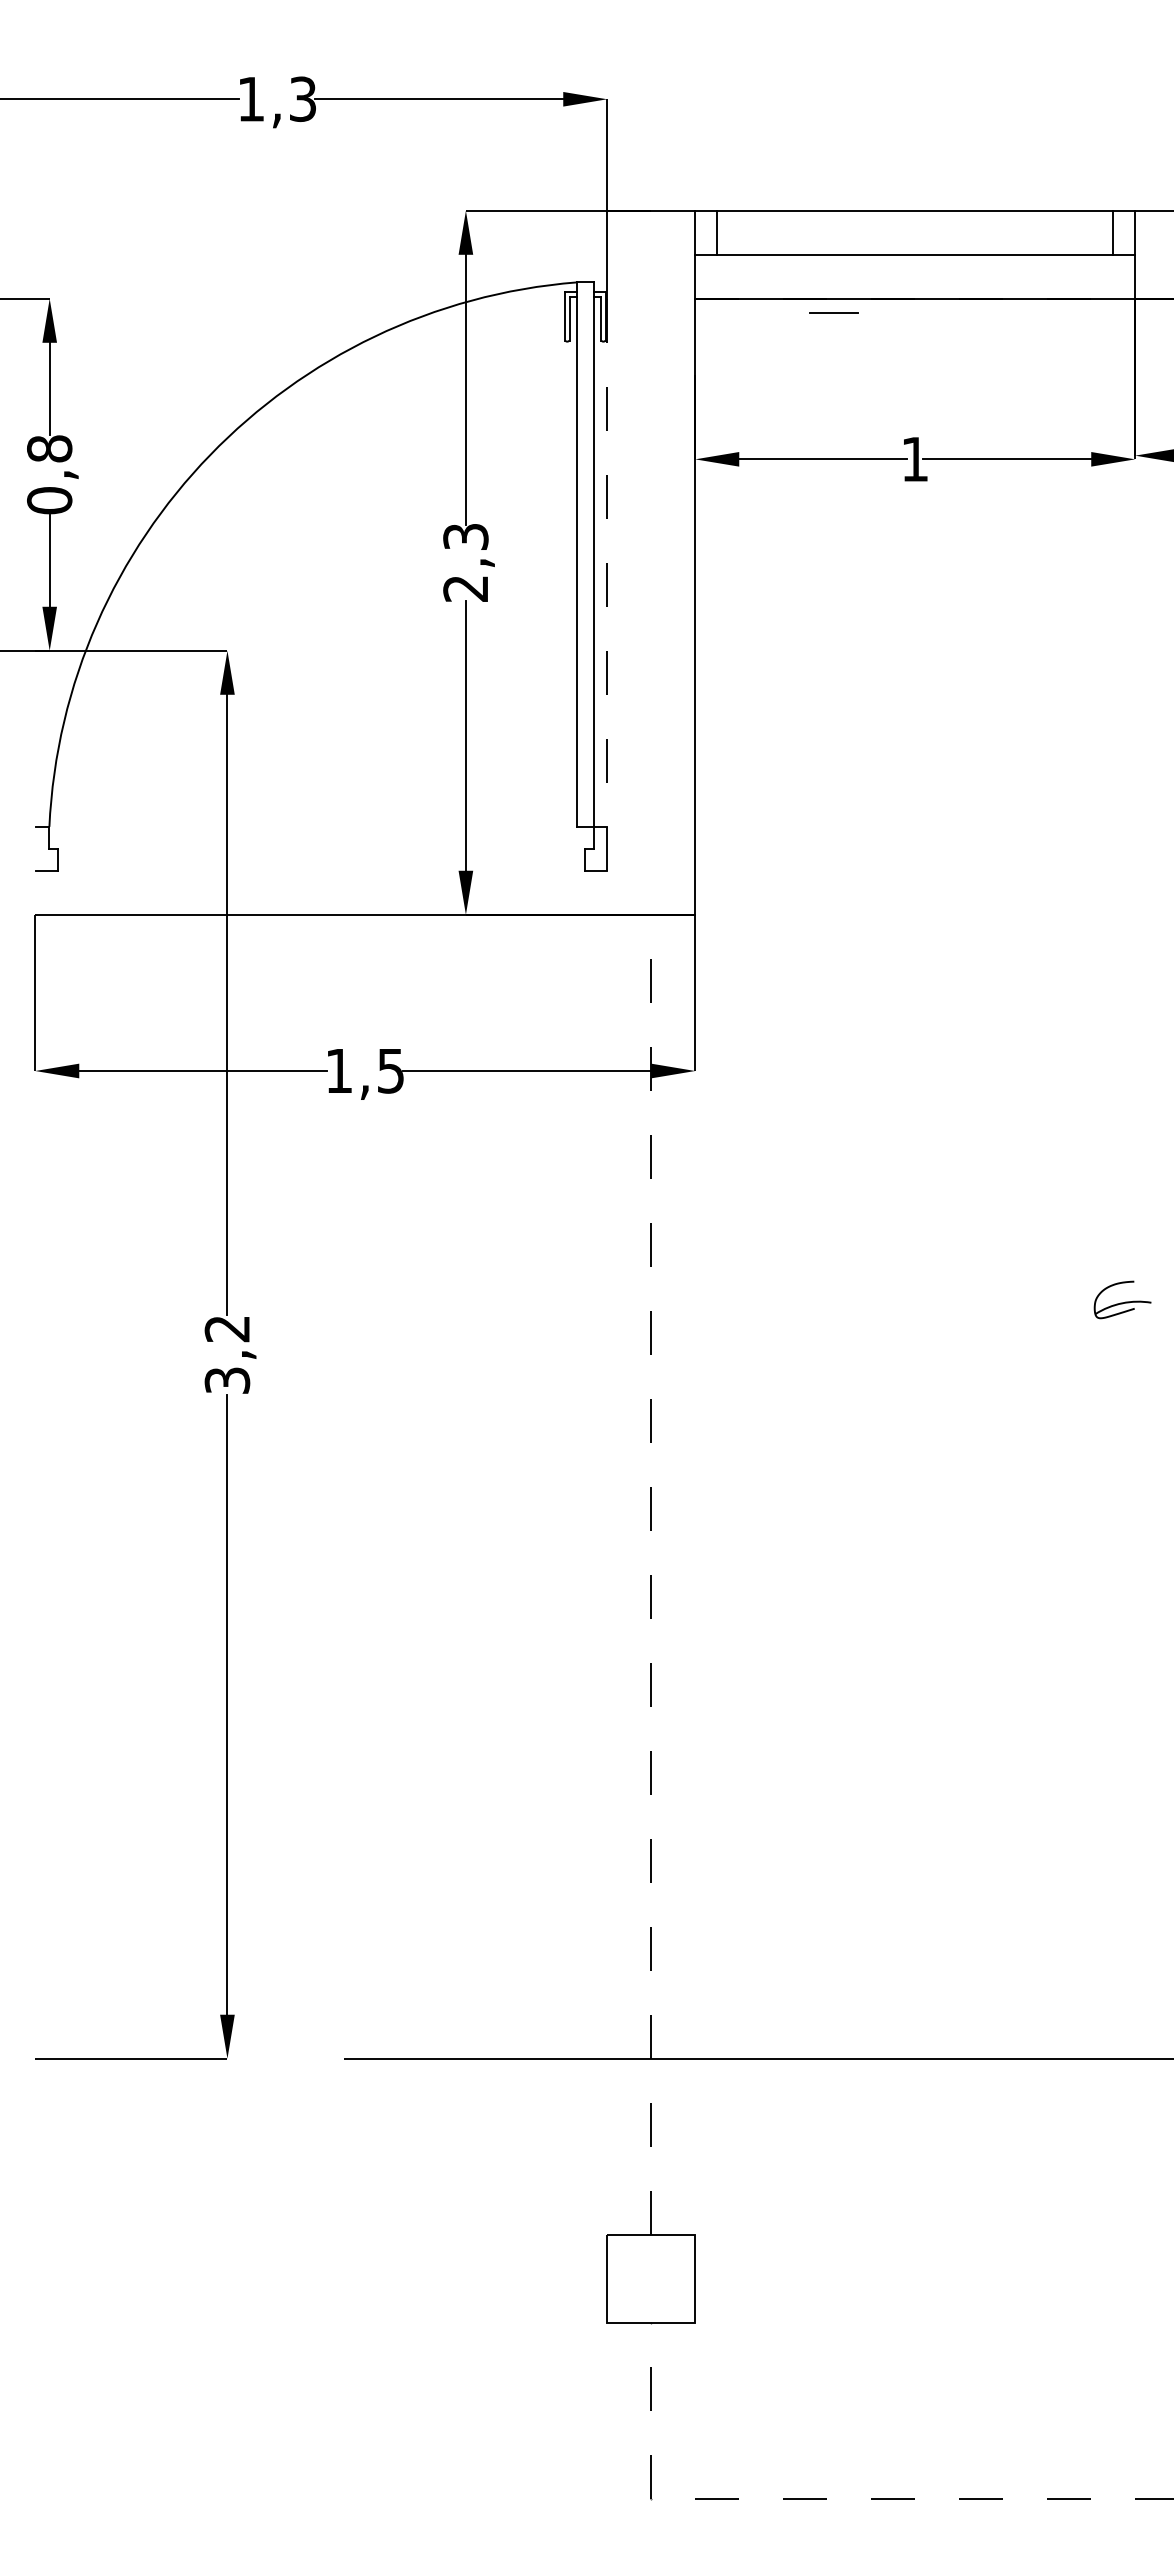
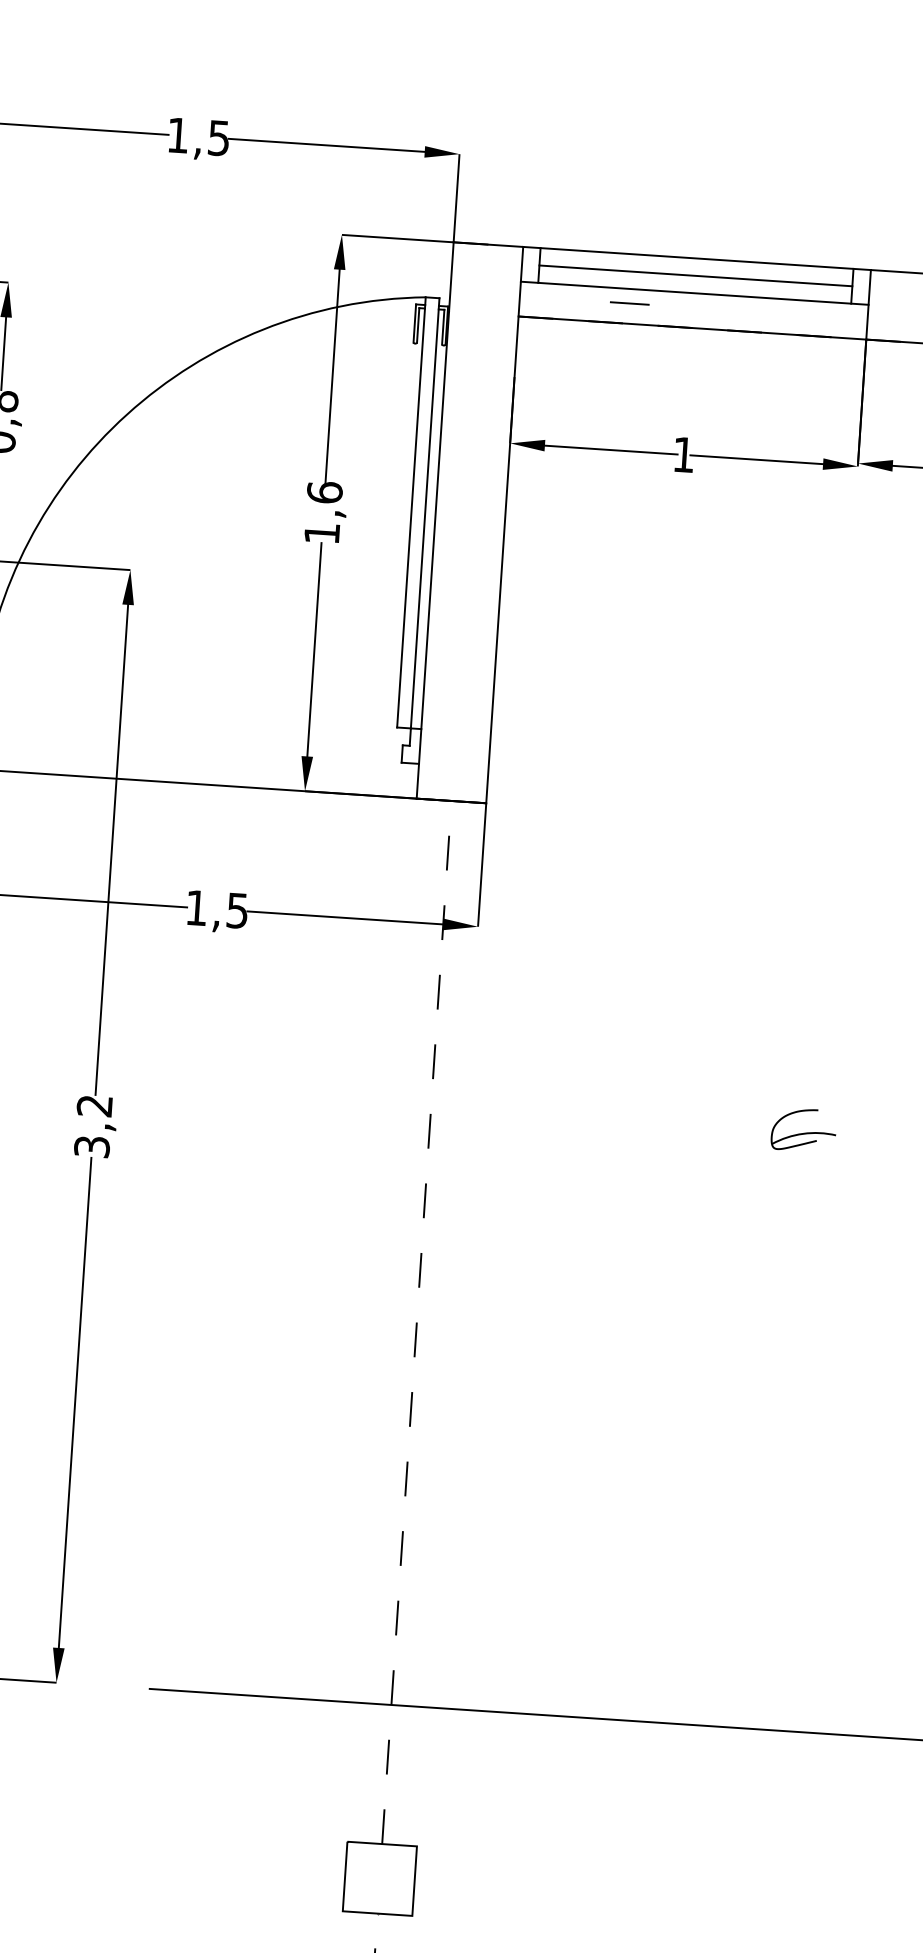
text: (302, 98) -> (218, 137), 1,3 -> 1,5
line: (915, 232) -> (696, 275), added
line: (833, 312) -> (629, 302), moved
text: (465, 562) -> (323, 512), 2,3 -> 1,6
line: (607, 606) -> (433, 555), dashed -> solid
part: (1122, 1299) -> (803, 1129), size x1.43

